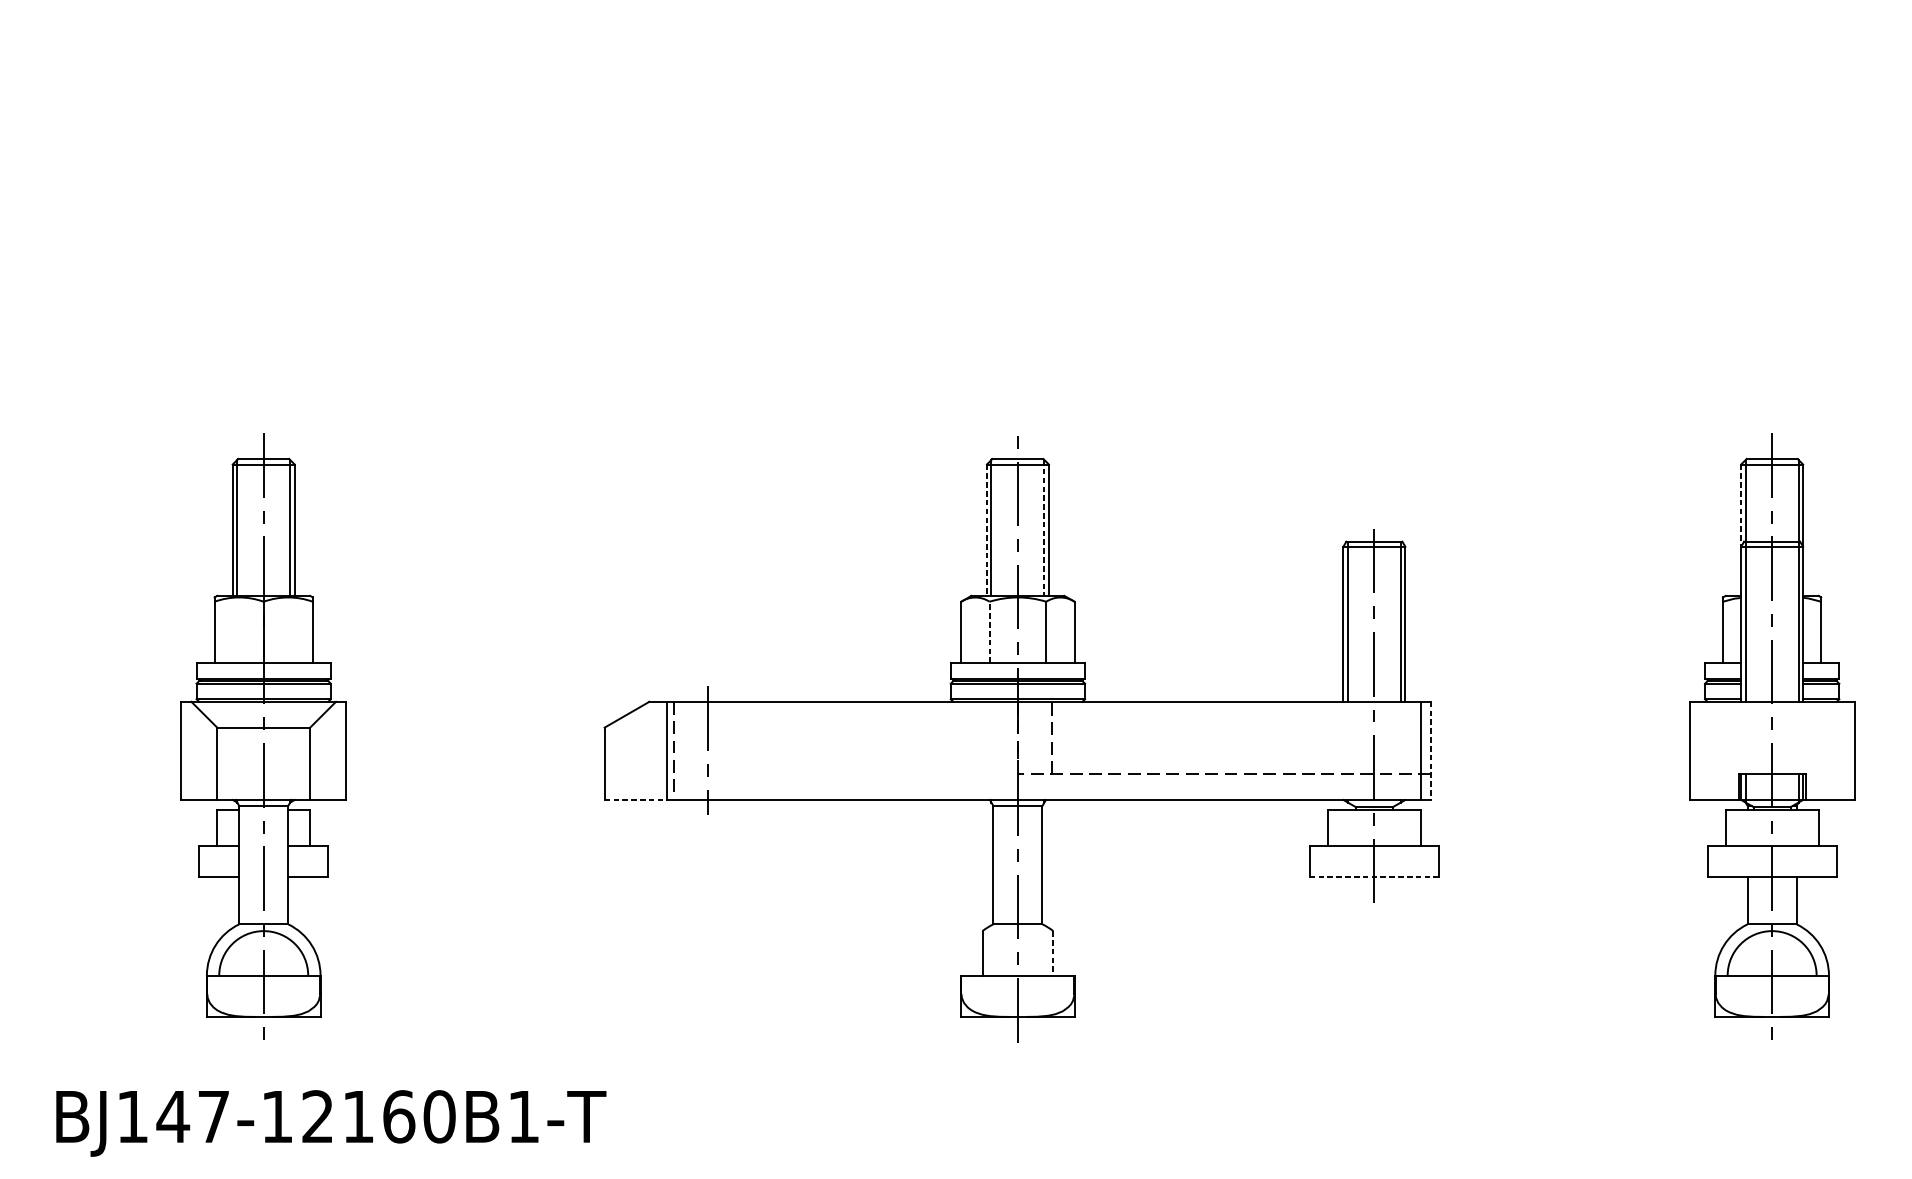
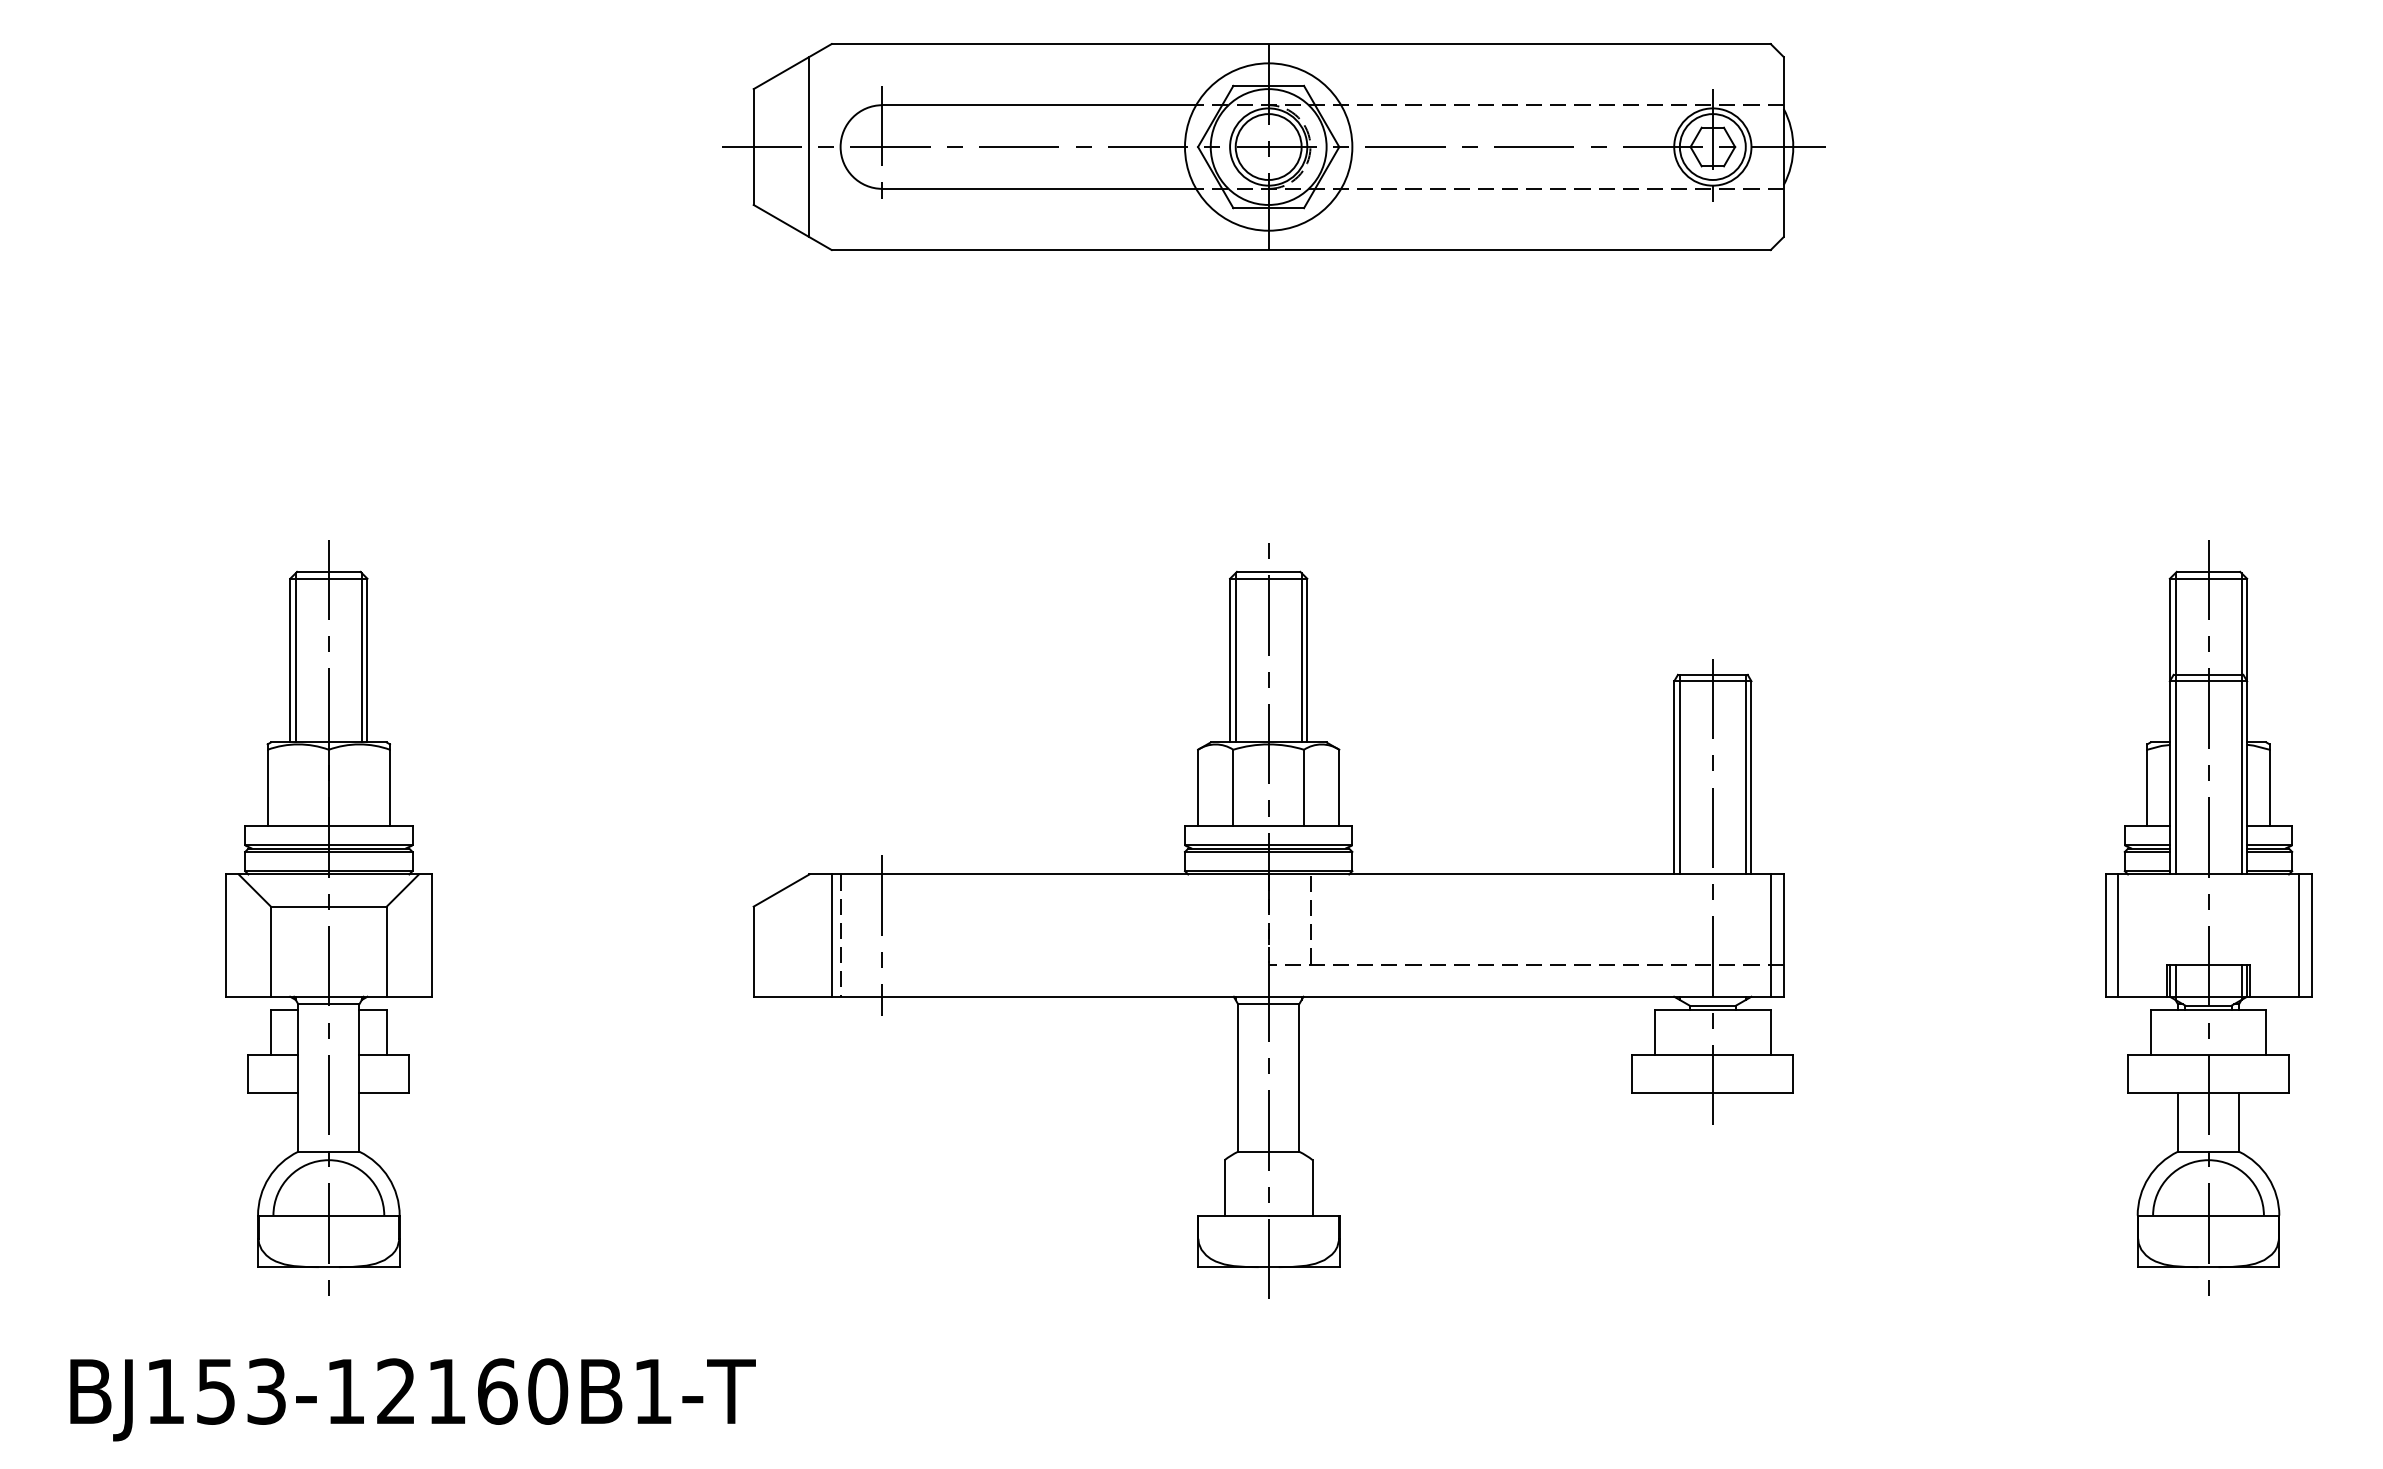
part: (1021, 118) -> (1273, 147), added
line: (1740, 506) -> (2169, 630), dashed -> solid
line: (1044, 527) -> (1301, 657), dashed -> solid
line: (987, 530) -> (1230, 660), dashed -> solid
line: (989, 632) -> (1233, 787), dashed -> solid
line: (1699, 750) -> (2118, 935), added
line: (1844, 750) -> (2298, 935), added
line: (1431, 751) -> (1783, 936), dashed -> solid
line: (636, 799) -> (793, 996), dashed -> solid
line: (1374, 877) -> (1713, 1093), dashed -> solid
line: (1053, 953) -> (1312, 1187), dashed -> solid
text: (192, 1116) -> (240, 1391), BJ147-12160B1-T -> BJ153-12160B1-T

